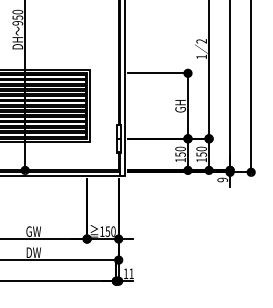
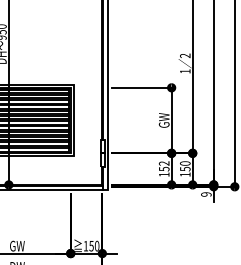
text: (180, 105) -> (164, 120), GH -> GW
text: (180, 148) -> (164, 163), 150 -> 152

